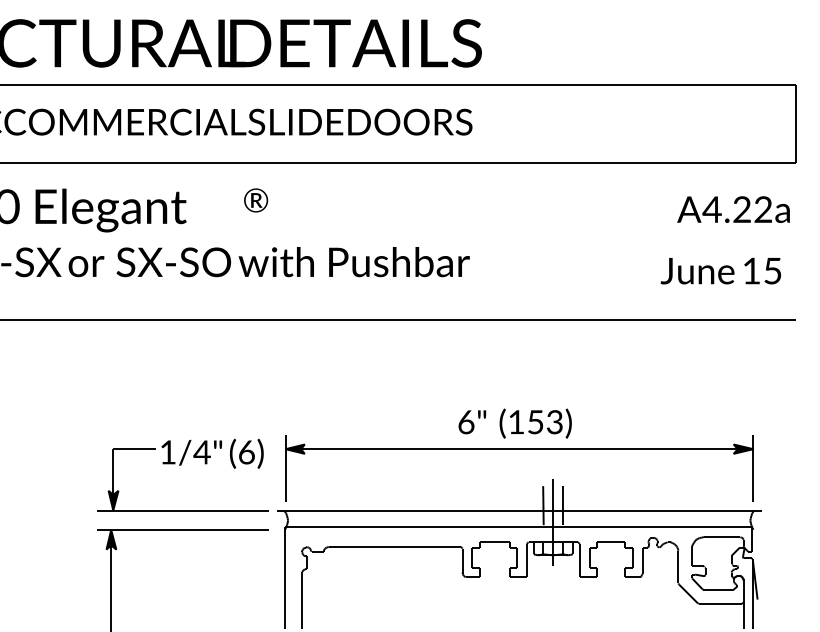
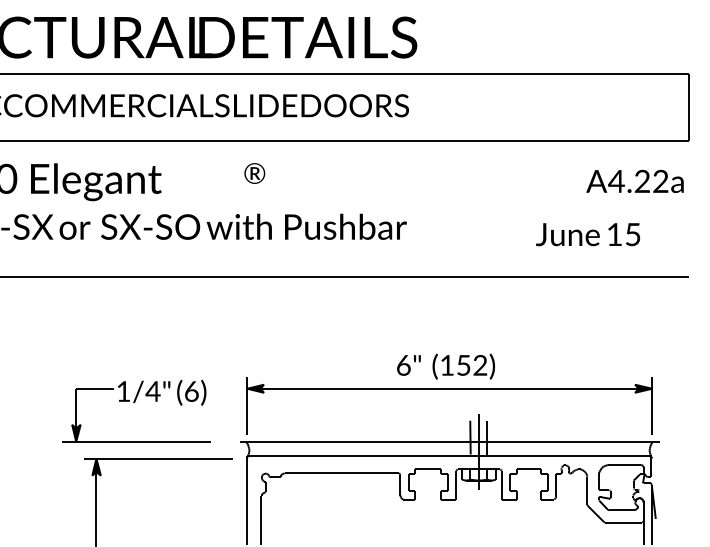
text: (255, 200) -> (254, 173), moved
text: (721, 270) -> (588, 234), moved
text: (555, 423) -> (480, 366), (153) -> (152)
part: (181, 465) -> (135, 402), moved

